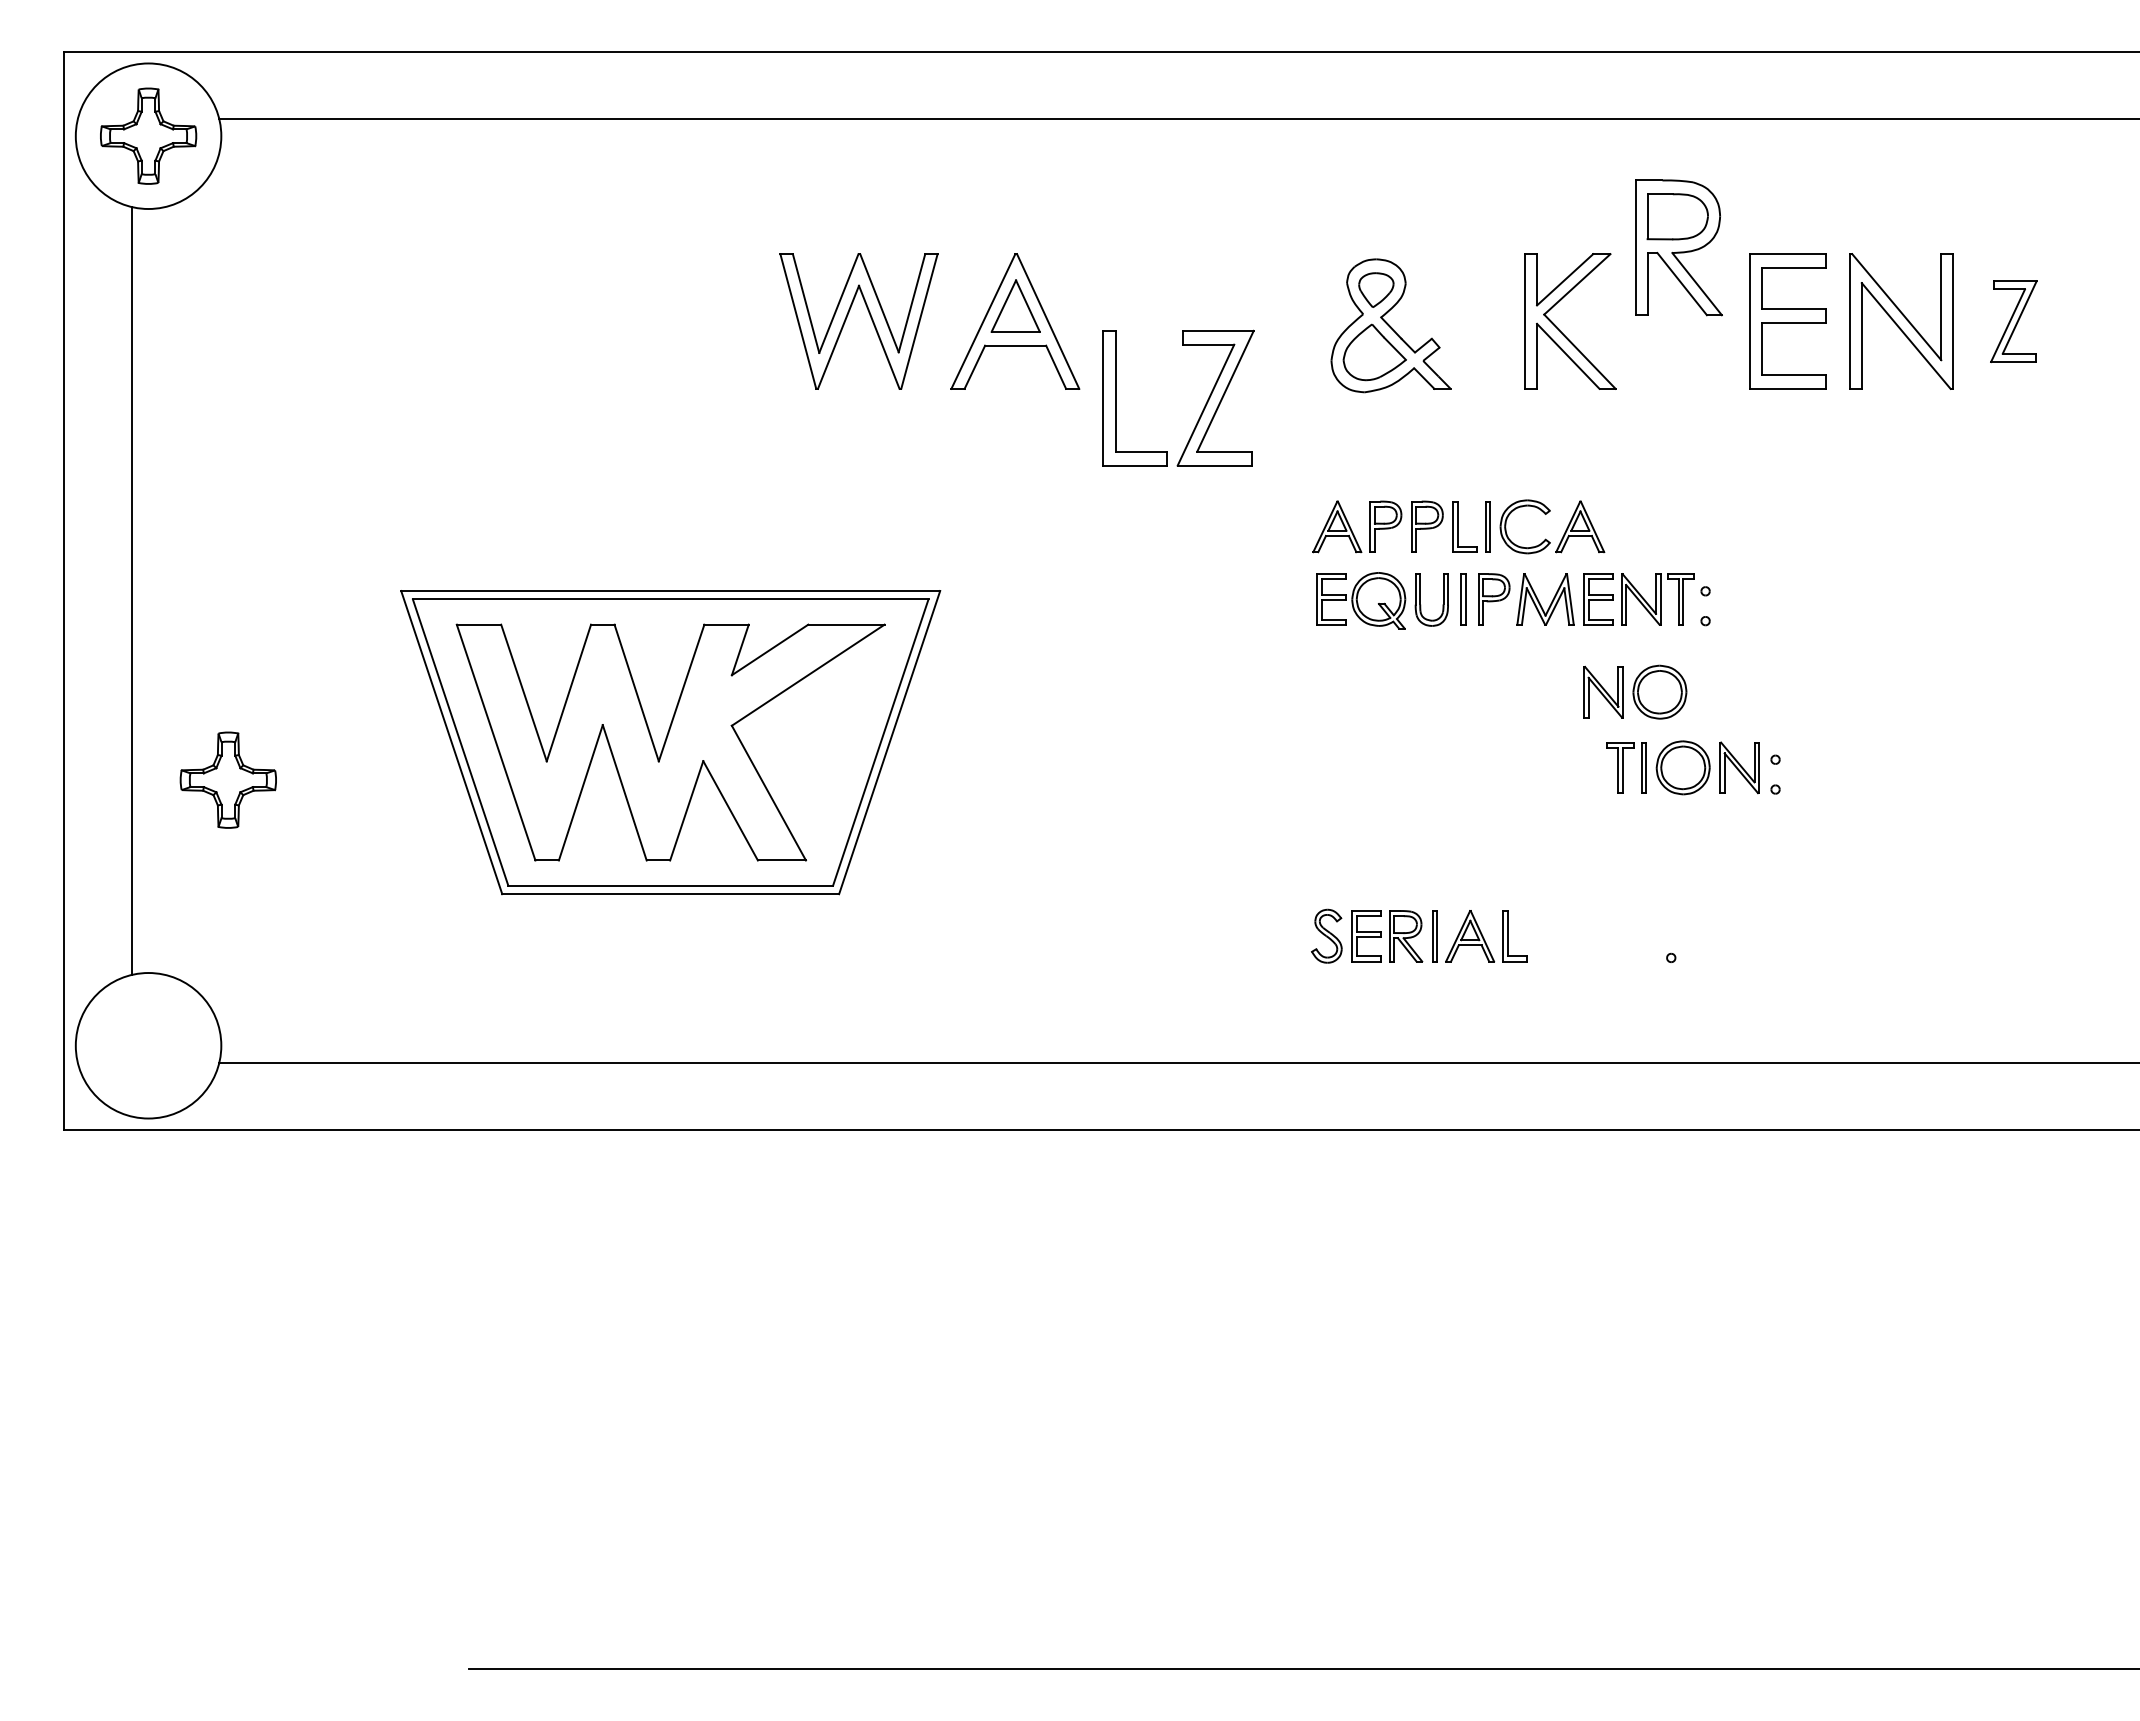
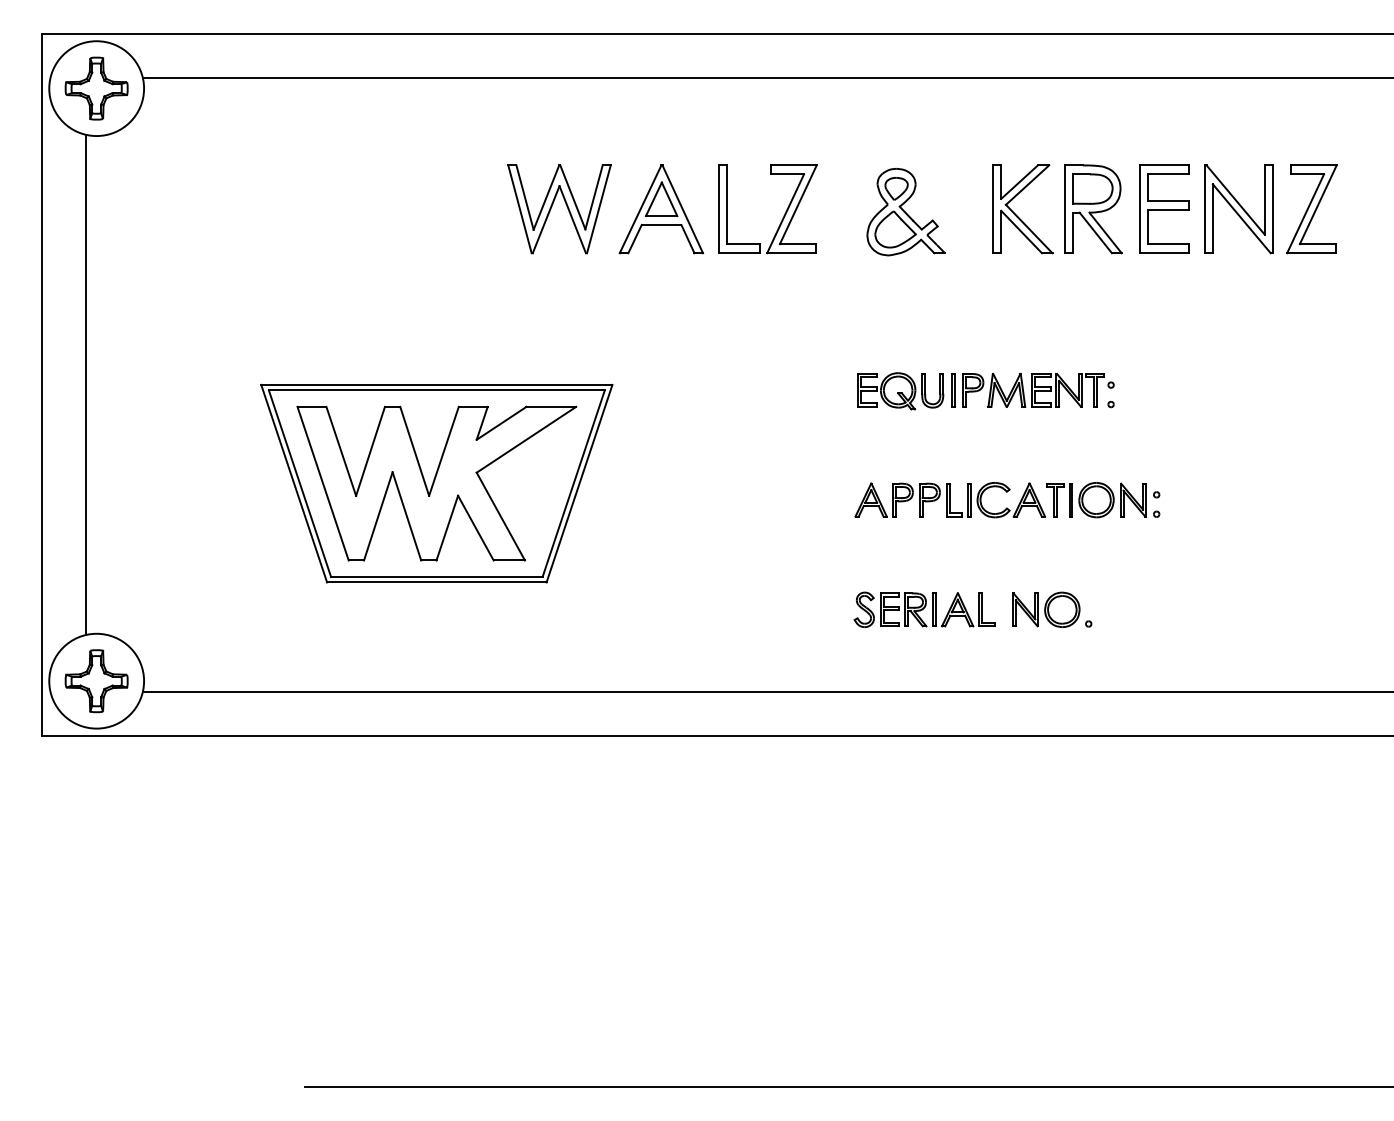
part: (1678, 248) -> (1093, 209), moved
part: (2013, 321) -> (1311, 209), size x1.67
part: (1201, 410) -> (782, 217), moved
part: (1457, 527) -> (949, 500), moved
part: (1635, 691) -> (1046, 609), moved
part: (228, 780) -> (96, 681), moved

